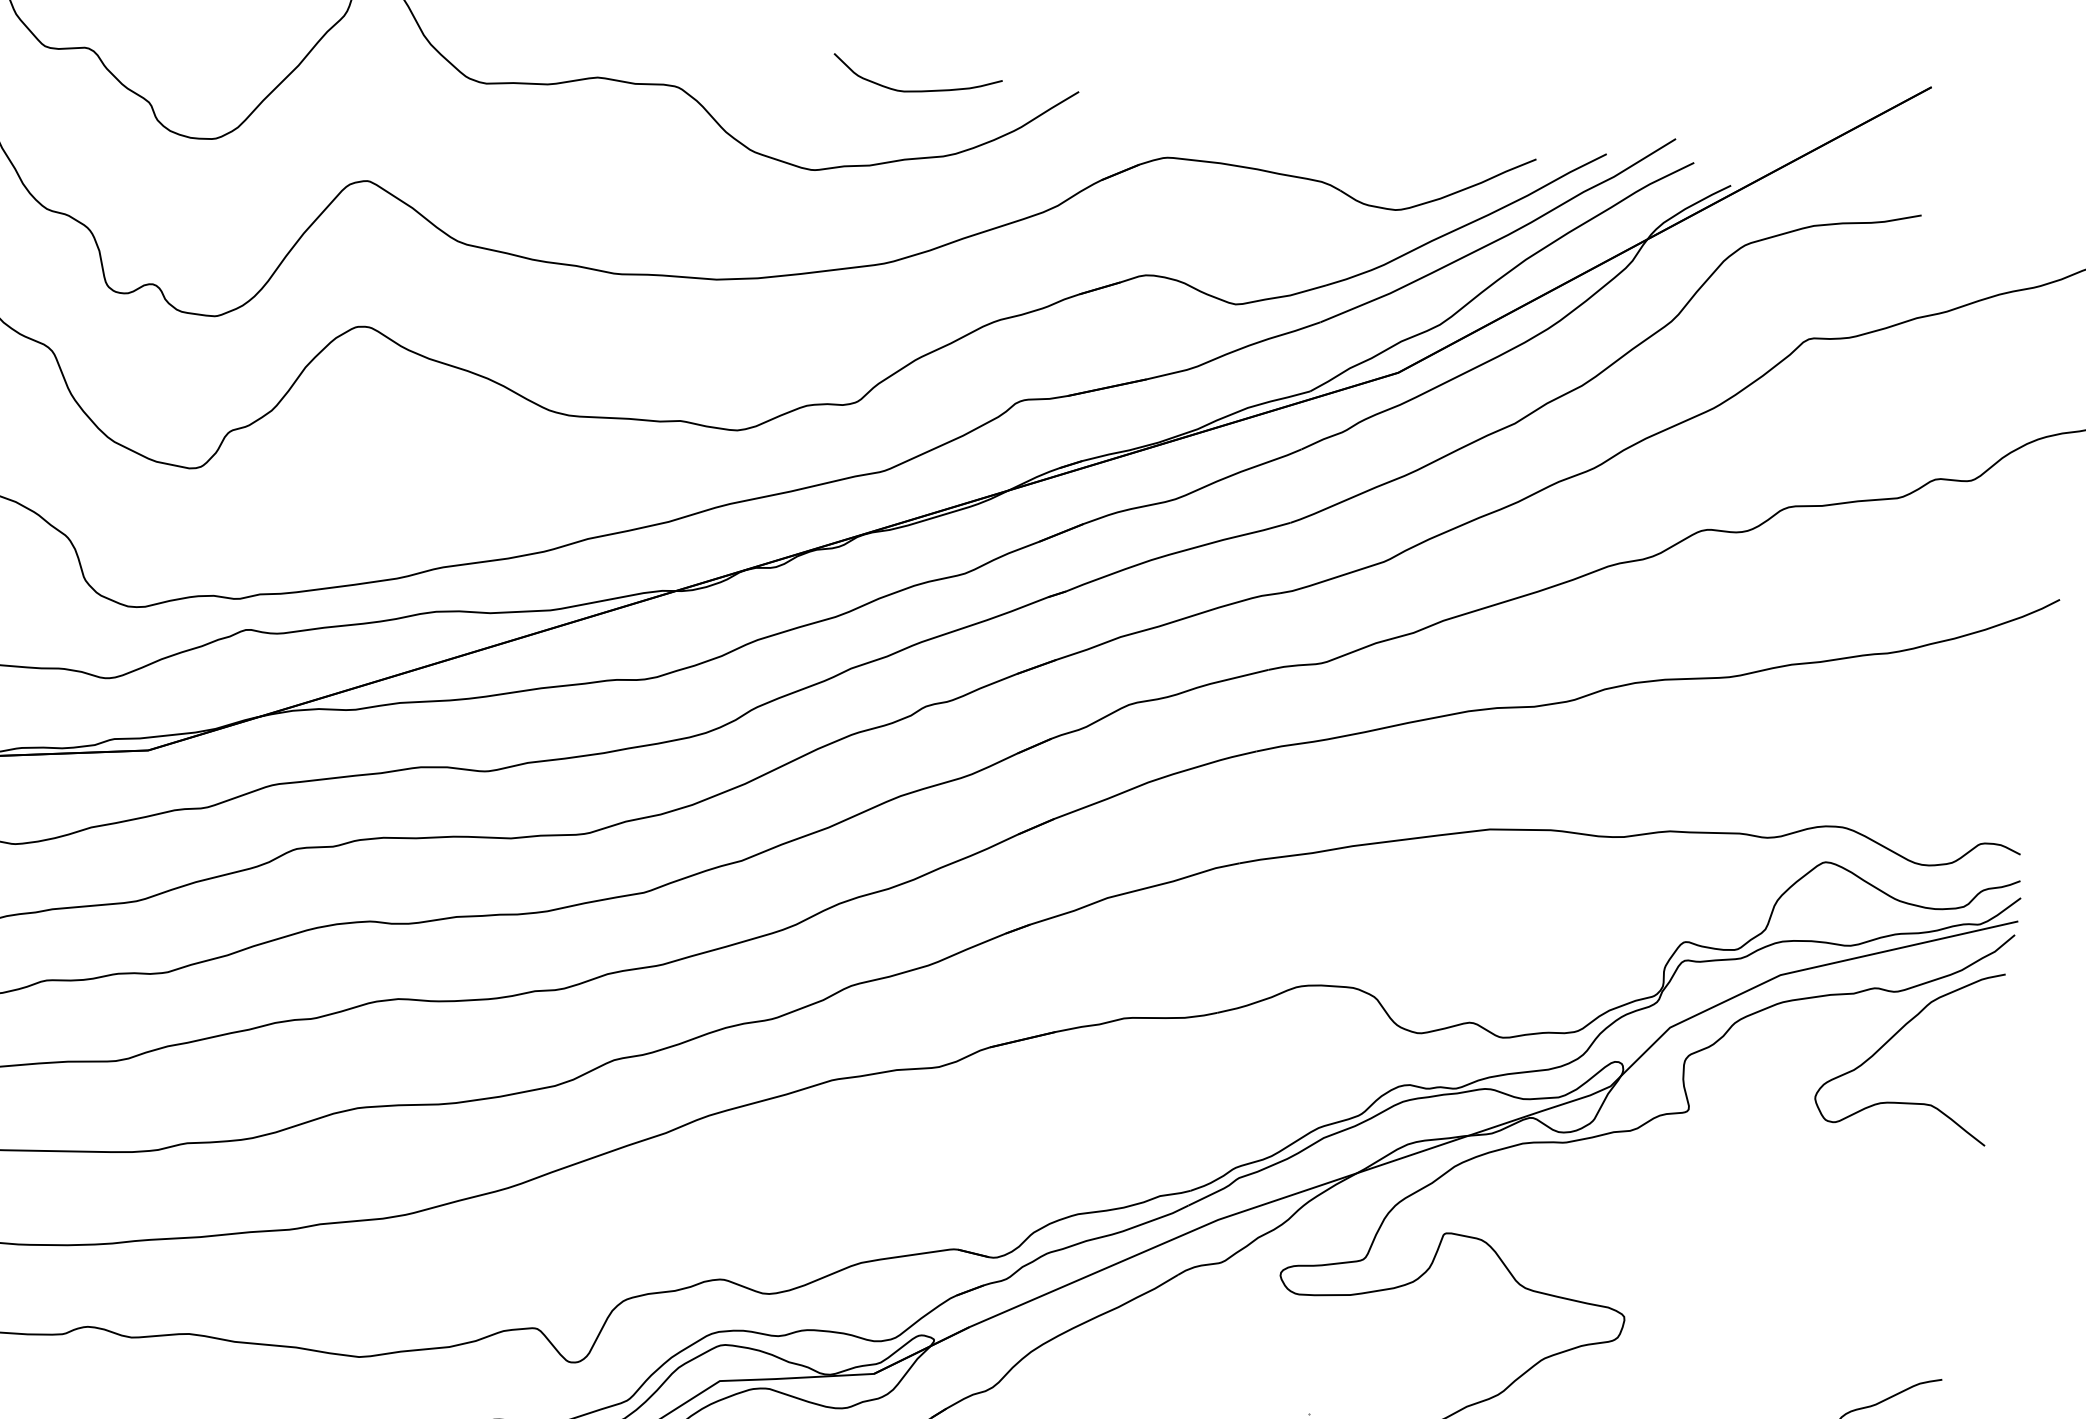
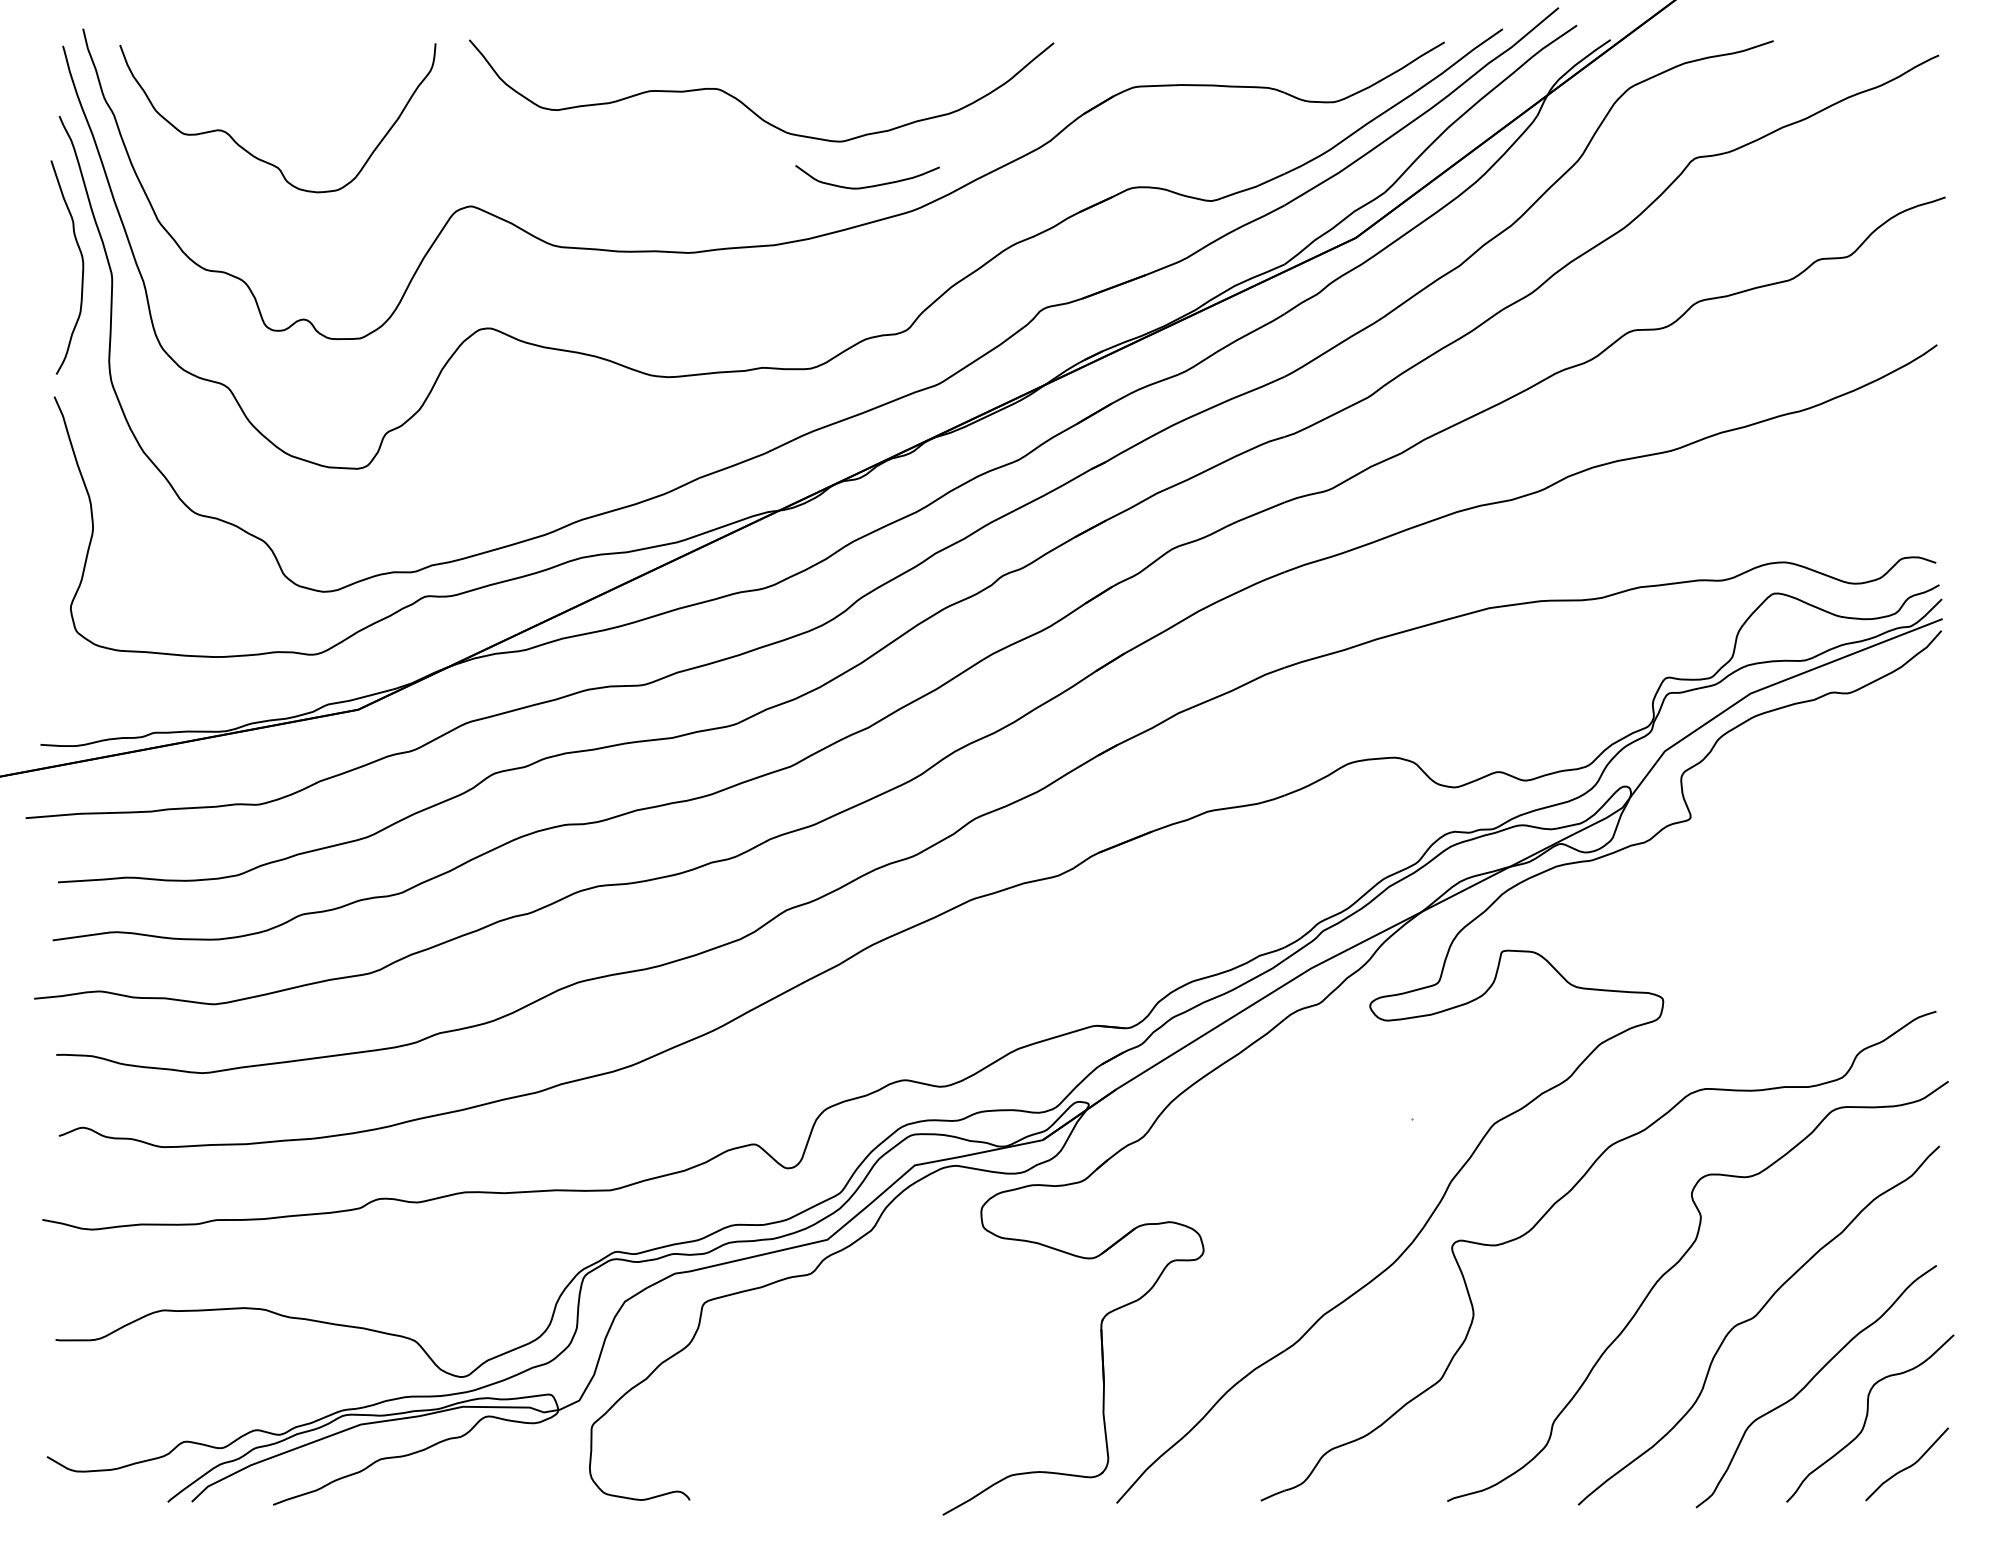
curve: (918, 90) -> (870, 185), moved
curve: (1898, 1033) -> (1856, 727), removed

